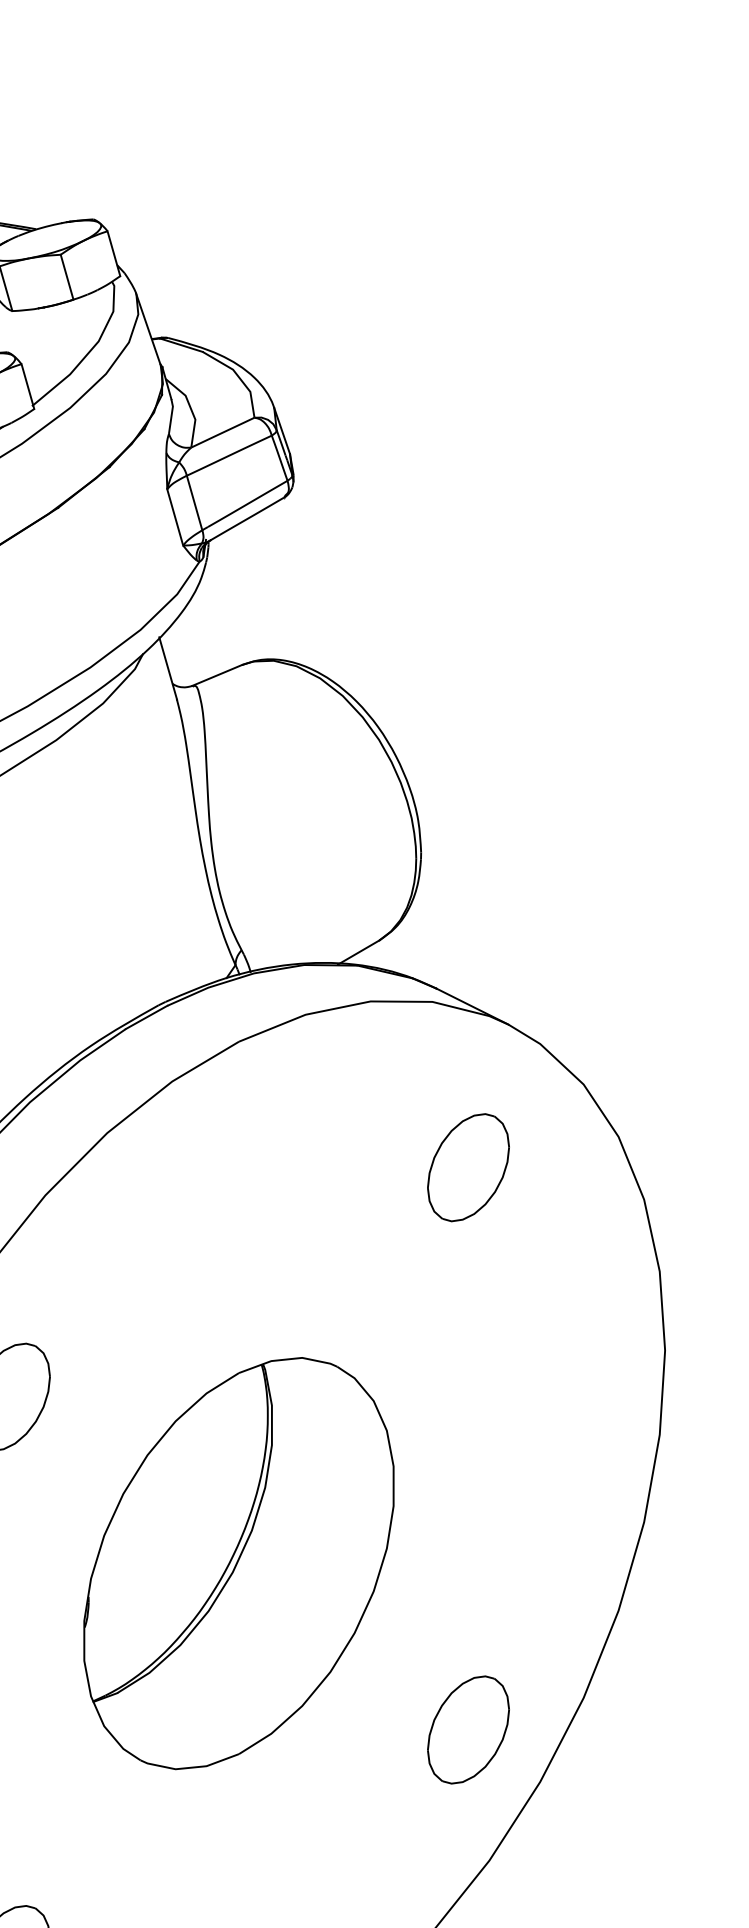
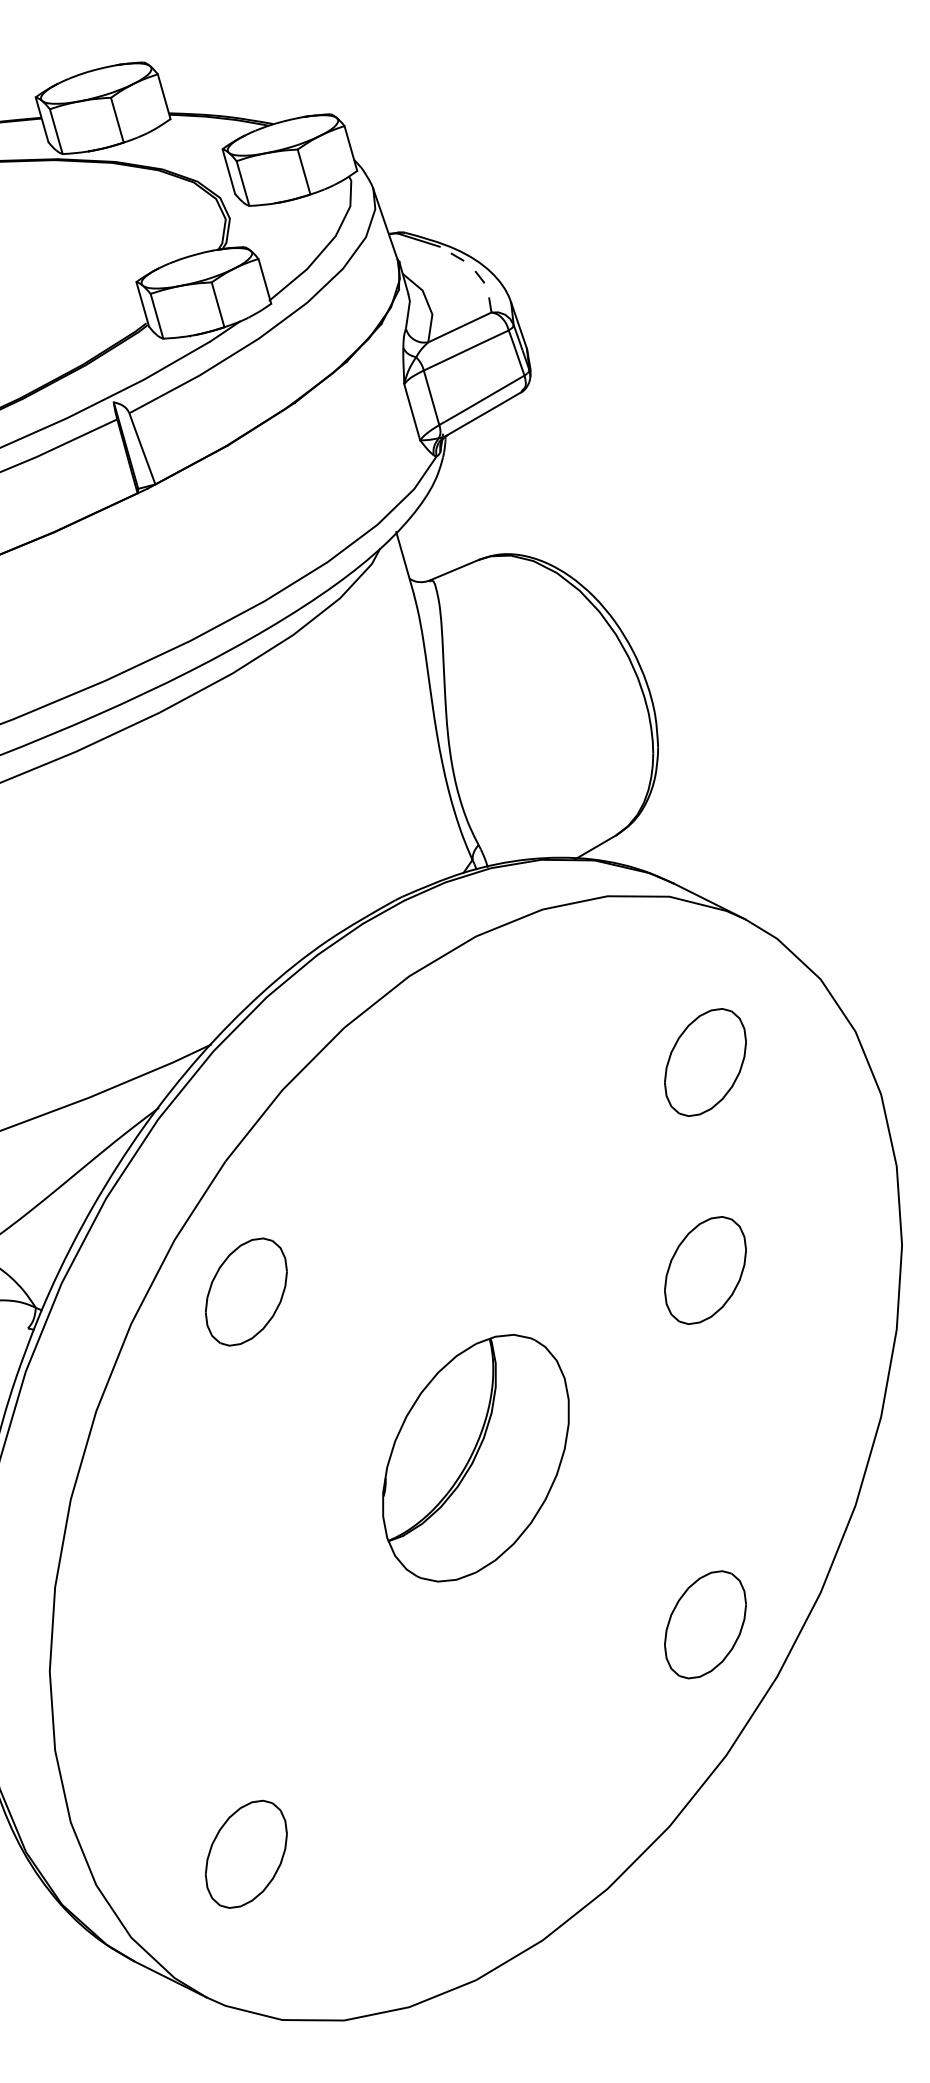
line: (239, 377) -> (476, 272), solid -> dashed
part: (468, 1375) -> (705, 1270), added
part: (238, 1562) -> (475, 1457), size x0.6

